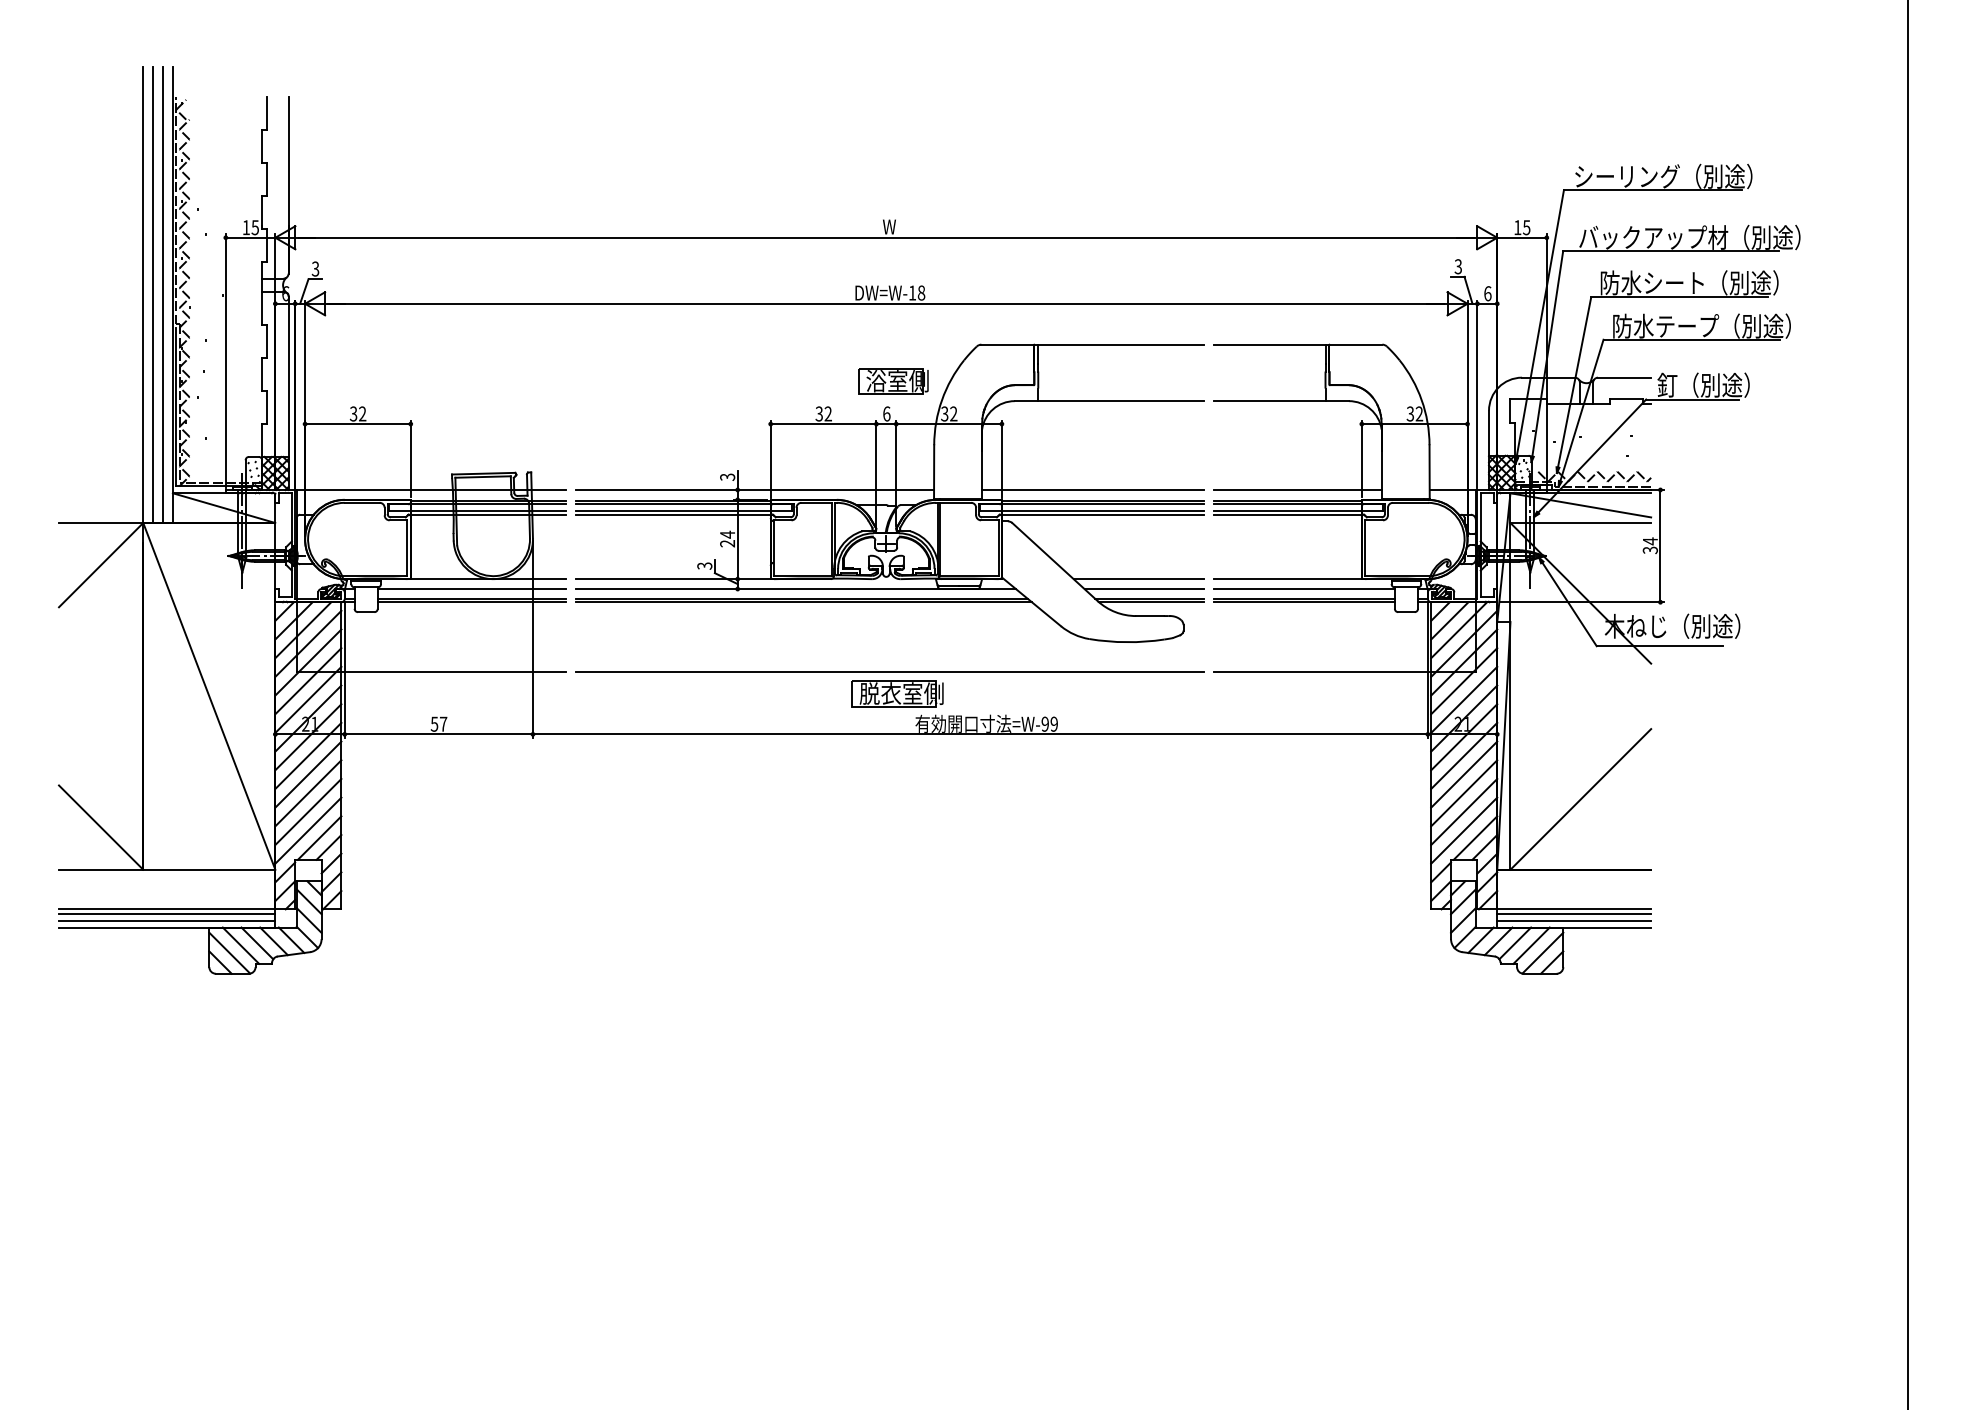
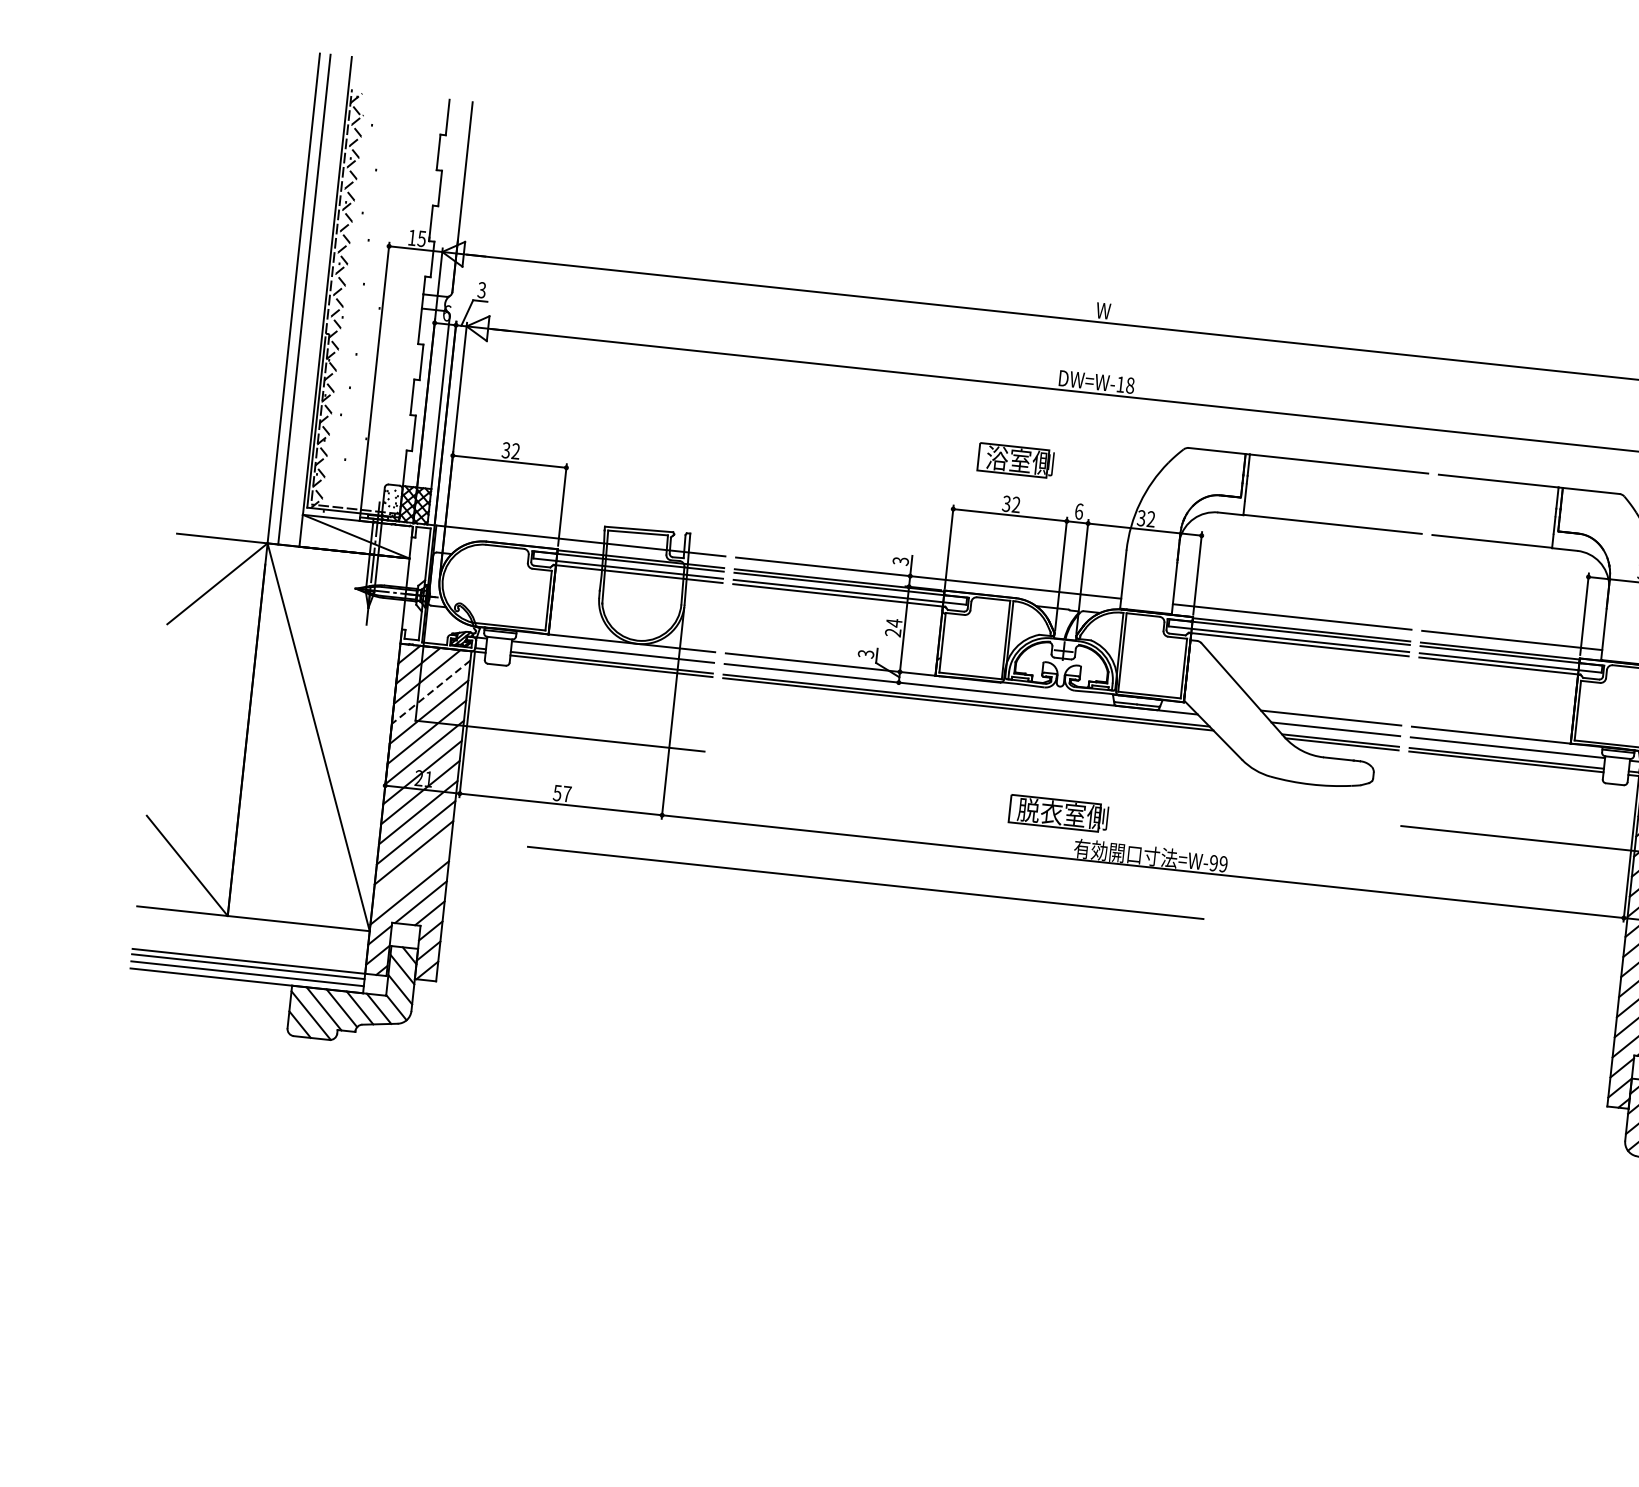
line: (163, 295) -> (315, 301), removed
part: (893, 381) -> (1015, 460), moved
line: (308, 643) -> (431, 691), solid -> dashed
line: (889, 671) -> (865, 882), moved
line: (308, 811) -> (412, 872), removed

